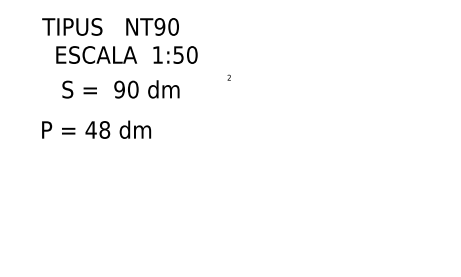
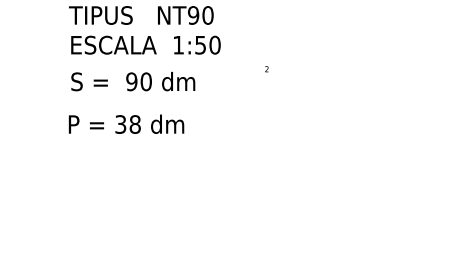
text: (126, 54) -> (145, 44), moved
text: (120, 89) -> (132, 81), moved
text: (90, 129) -> (120, 124), 48 -> 38

